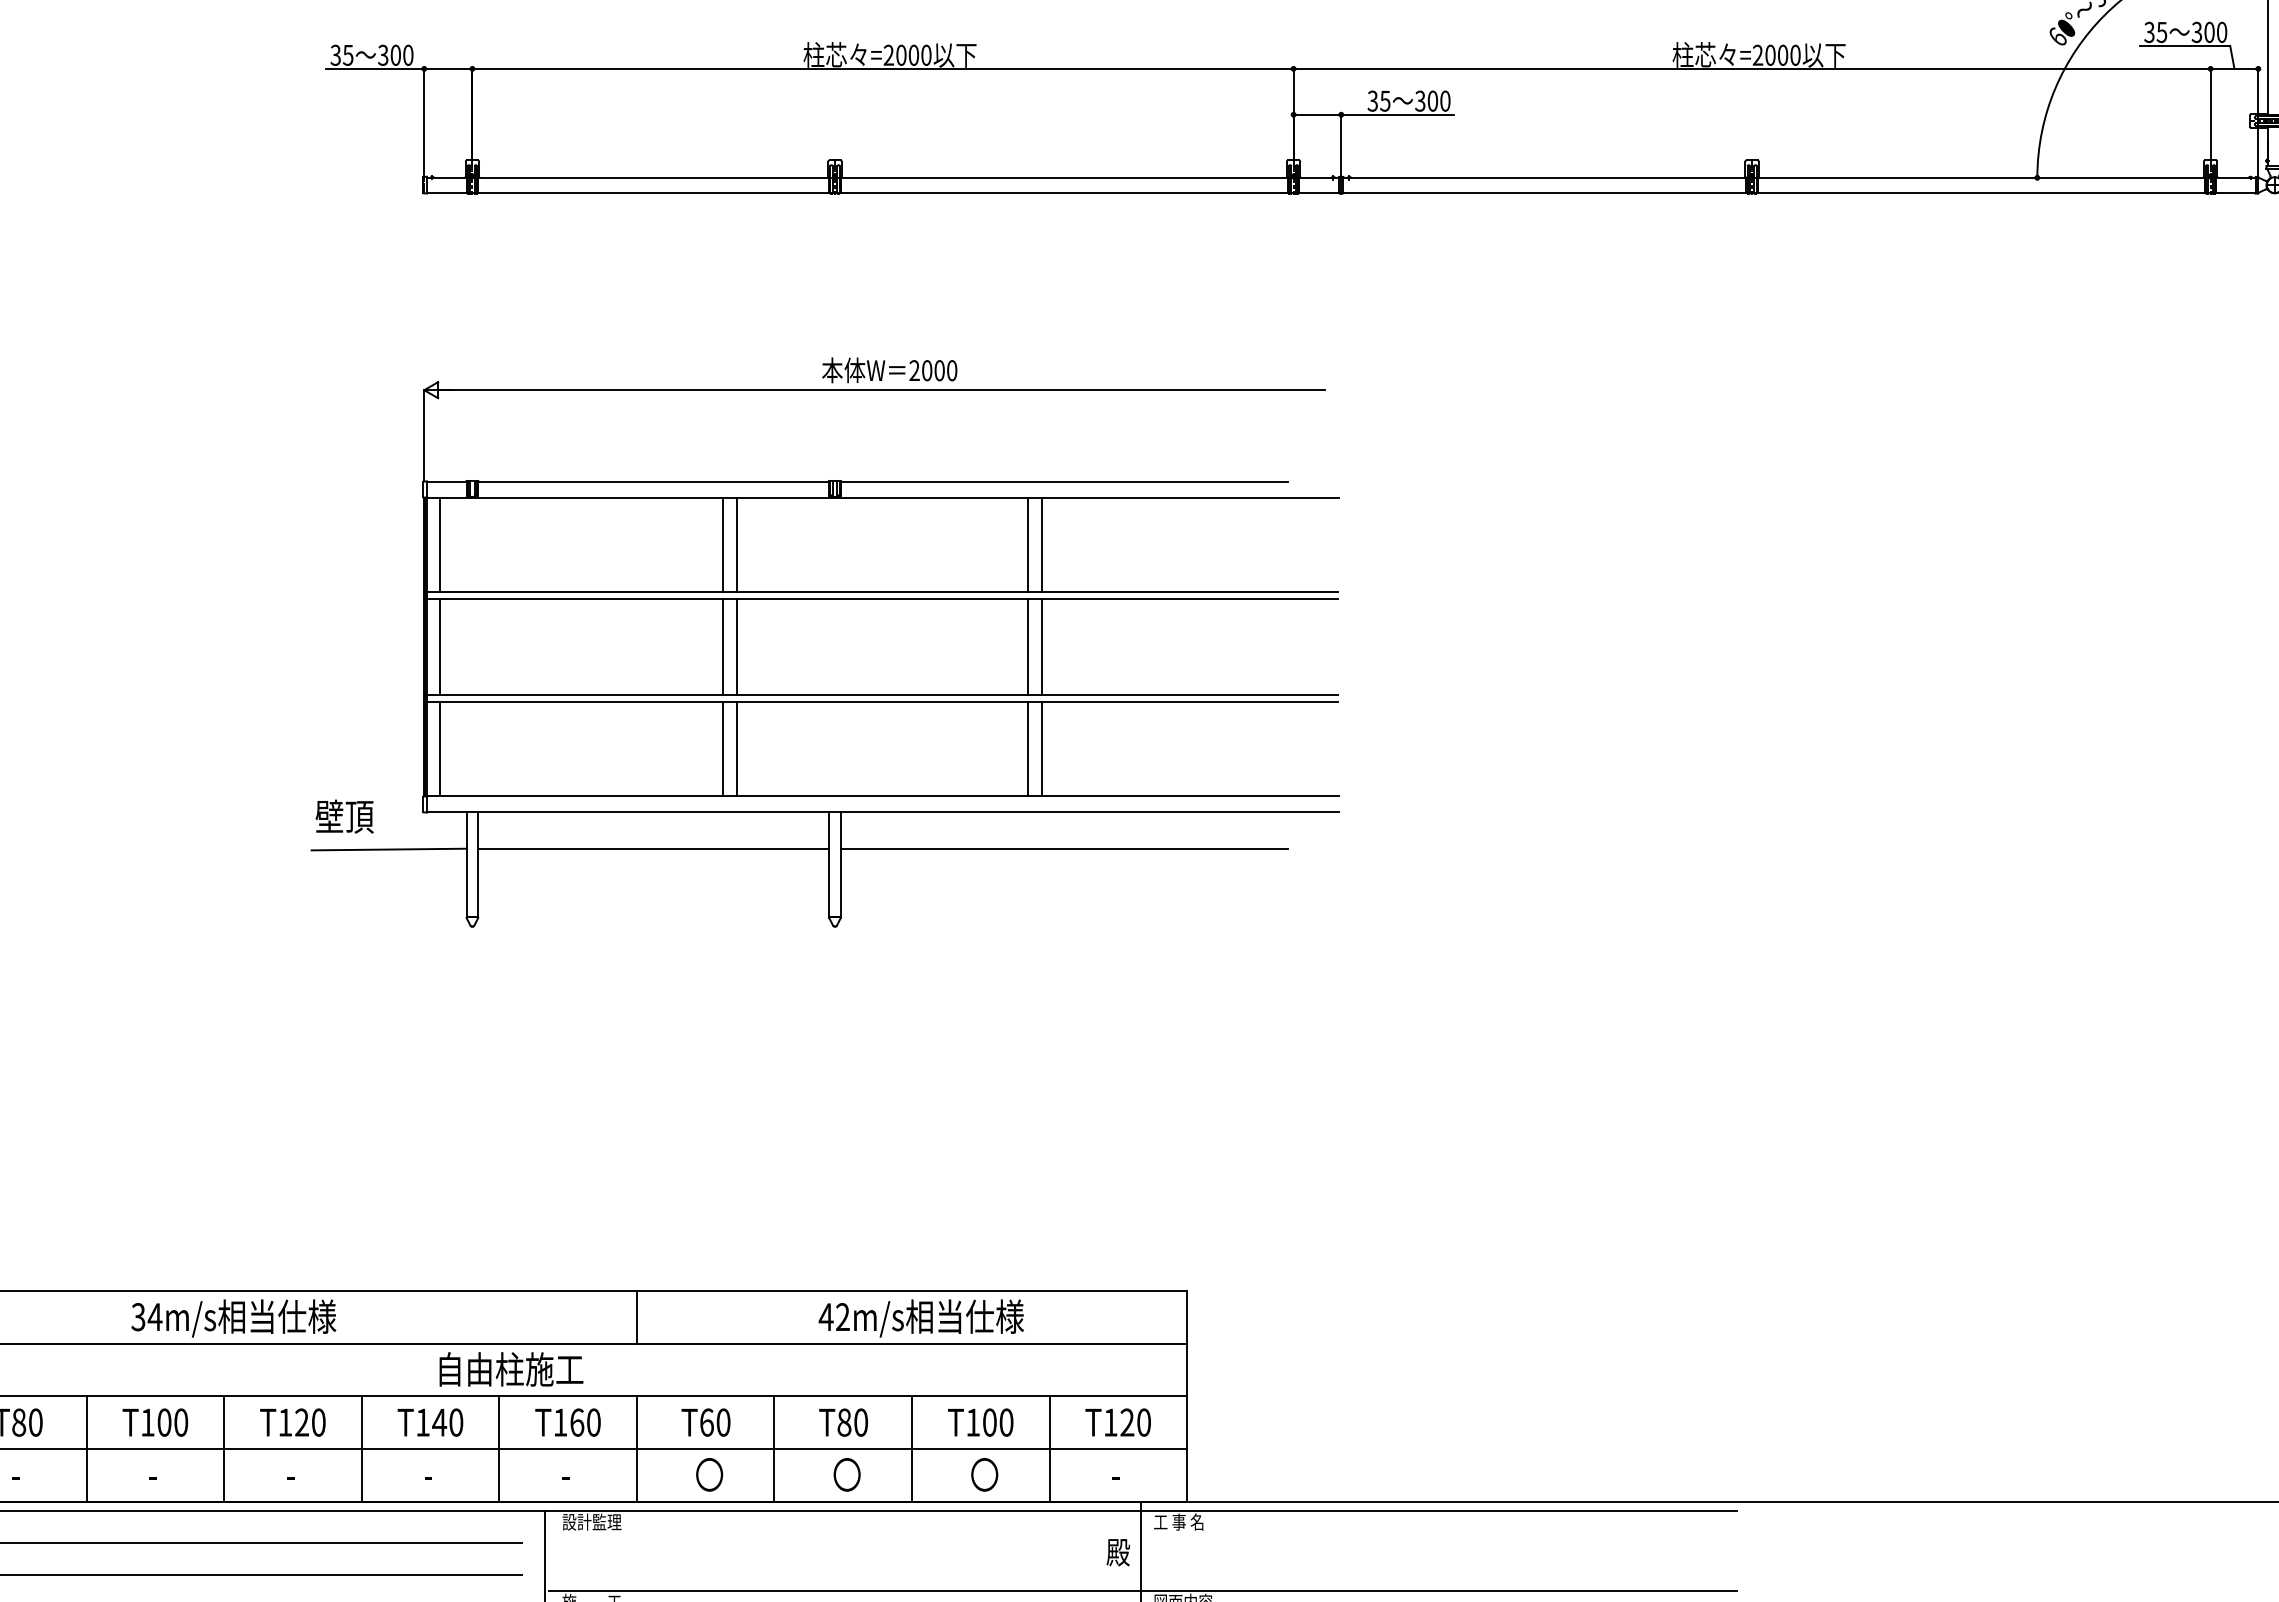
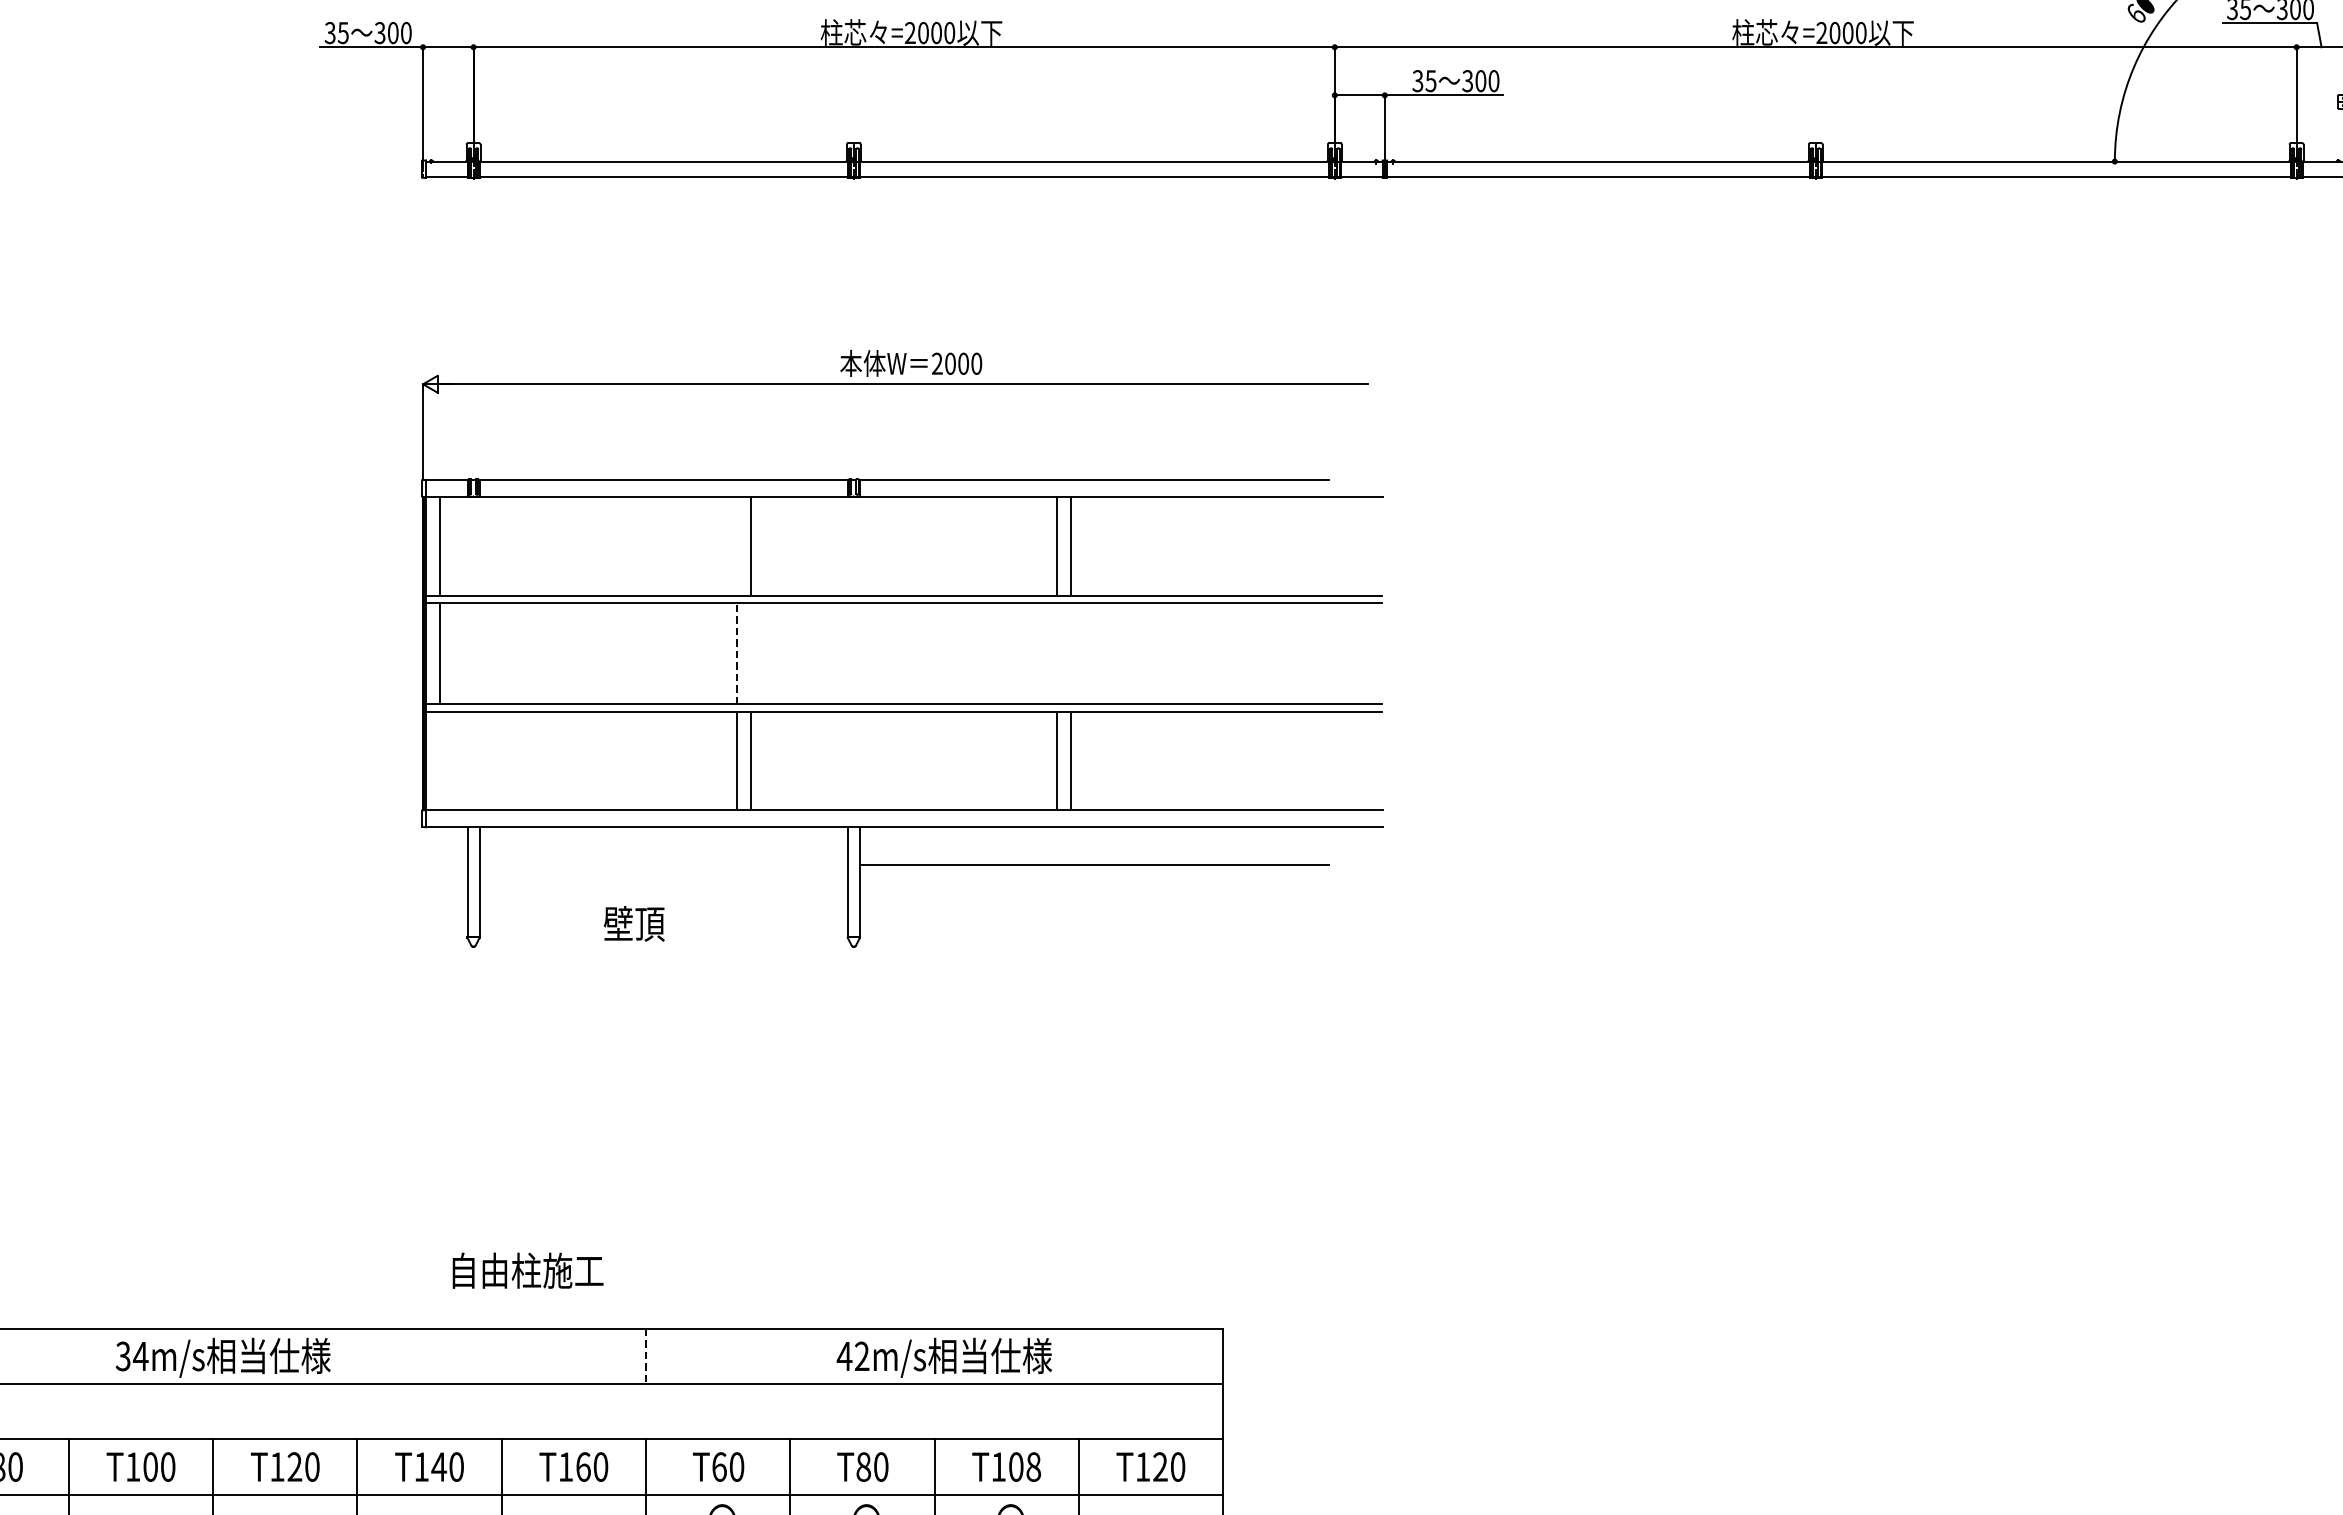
line: (723, 544) -> (736, 546), removed
line: (723, 646) -> (736, 653), solid -> dashed
line: (737, 646) -> (751, 653), removed
line: (1028, 646) -> (1056, 653), removed
line: (1042, 646) -> (1071, 653), removed
line: (440, 749) -> (440, 761), removed
text: (344, 816) -> (634, 923), moved
line: (653, 848) -> (663, 864), removed
line: (388, 849) -> (385, 865), removed
line: (636, 1317) -> (645, 1356), solid -> dashed
text: (511, 1369) -> (528, 1270), moved
text: (1006, 1422) -> (1033, 1466), T100 -> T108

